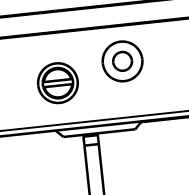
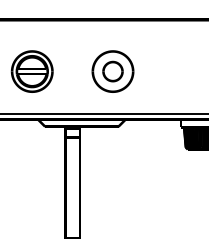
part: (122, 61) -> (112, 71), moved
part: (57, 83) -> (31, 71), moved

